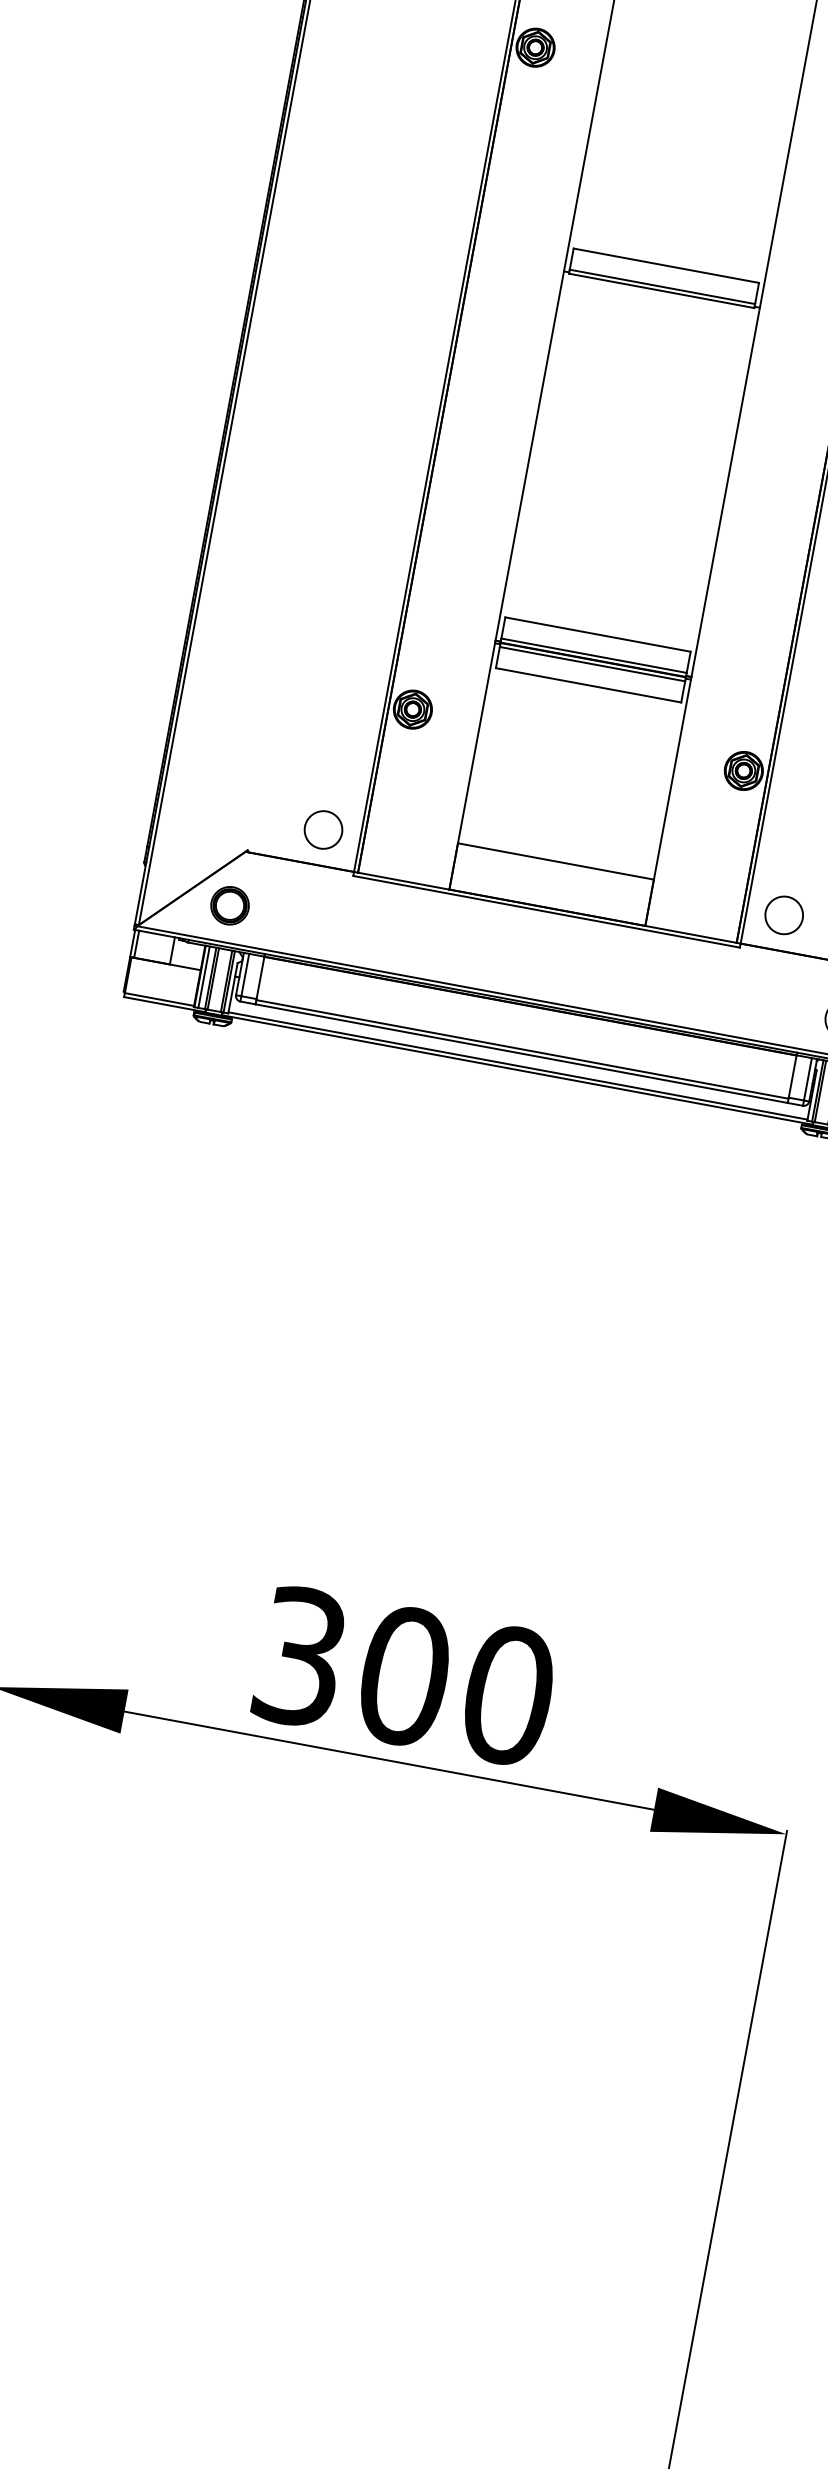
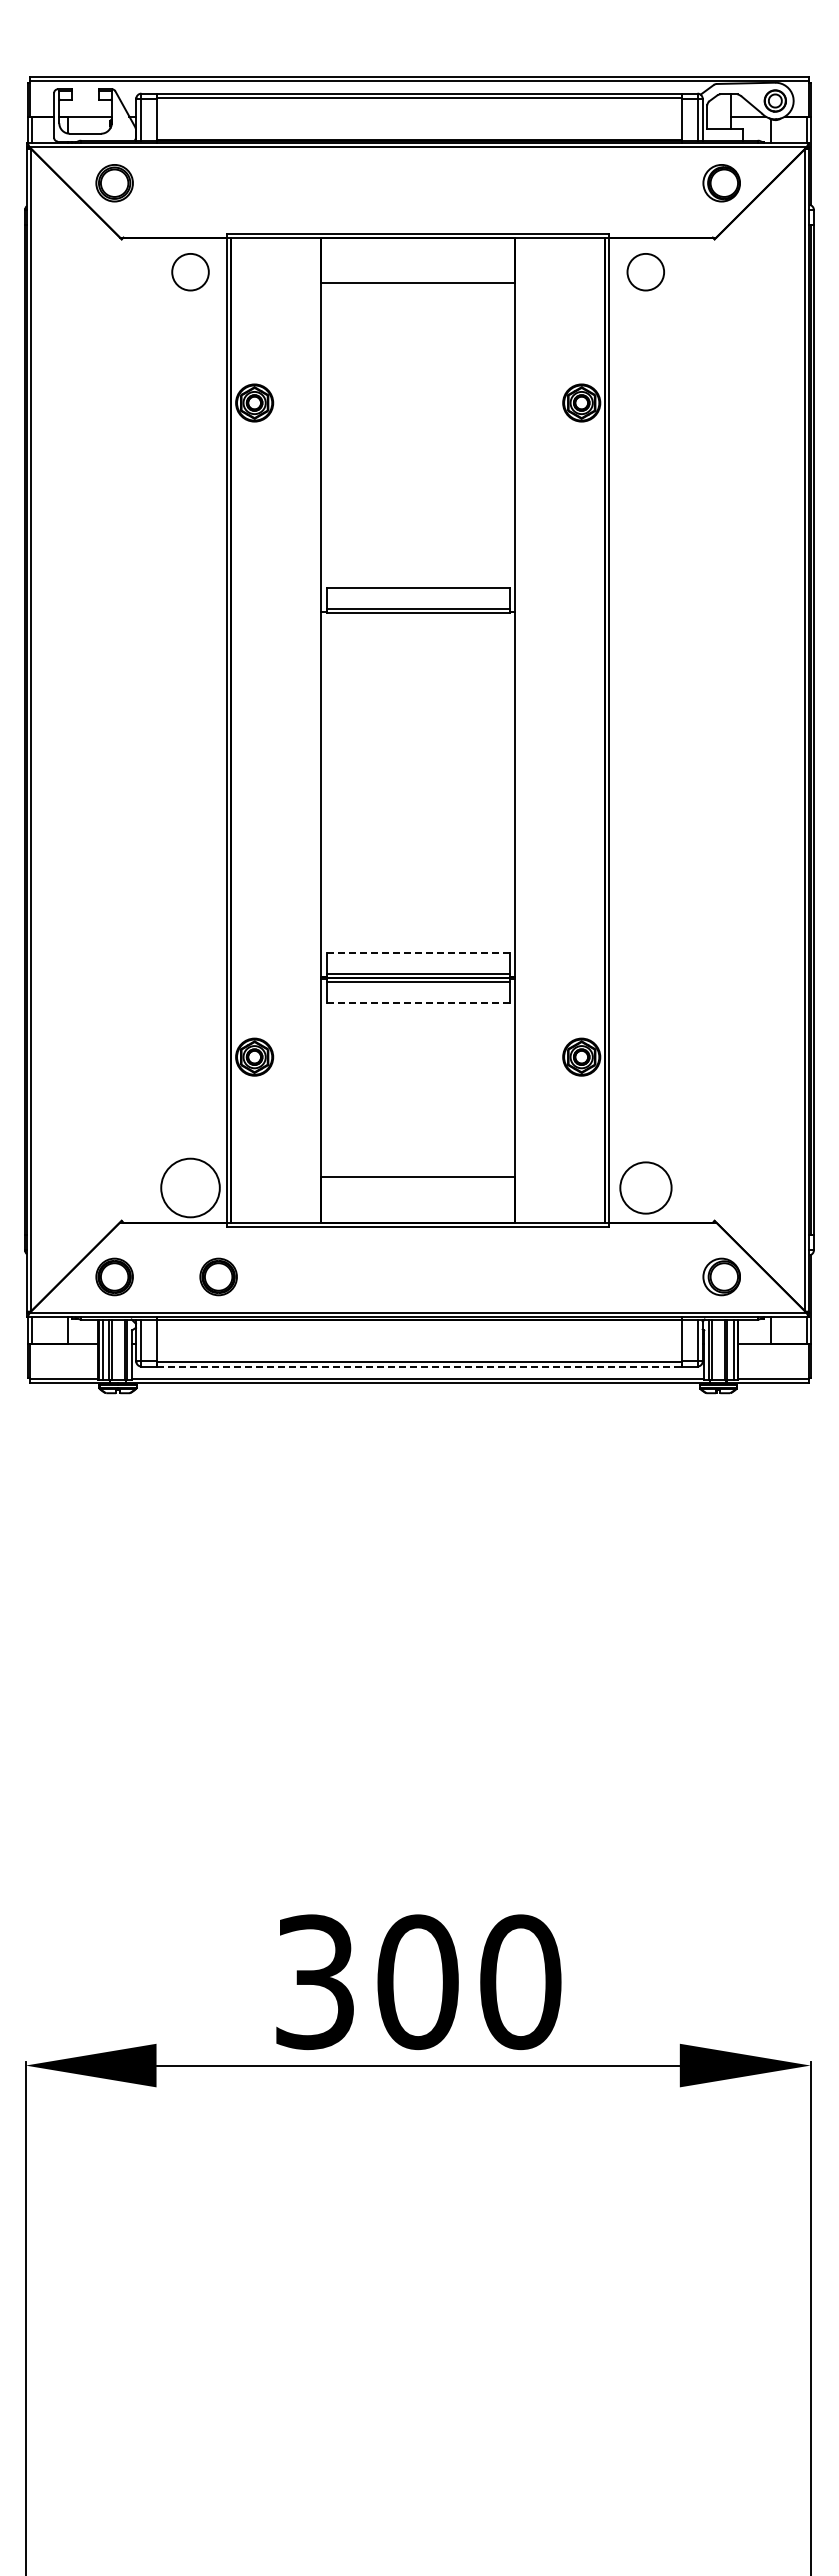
line: (598, 634) -> (418, 952), solid -> dashed
line: (588, 685) -> (418, 1002), solid -> dashed
circle: (323, 829) -> (190, 1187), size x1.6
circle: (783, 914) -> (645, 1187), size x1.4
part: (335, 924) -> (218, 1276), added
line: (521, 1053) -> (419, 1366), solid -> dashed

